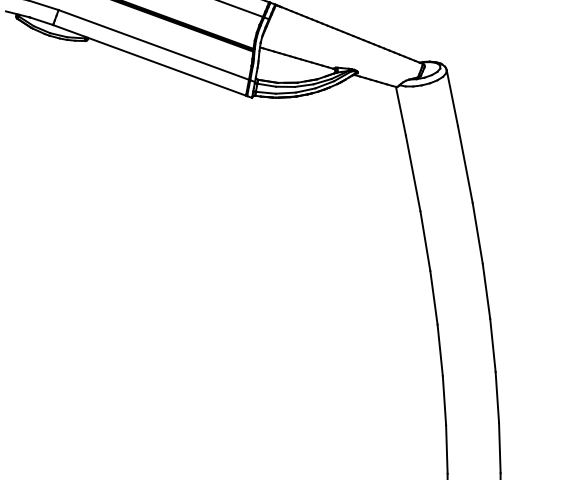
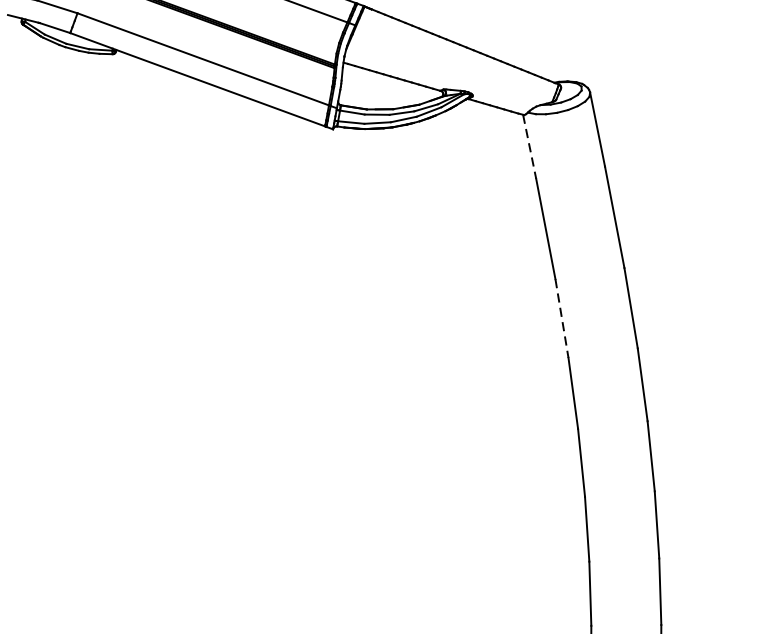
line: (400, 111) -> (529, 147), solid -> dashed
line: (425, 241) -> (562, 318), solid -> dashed

